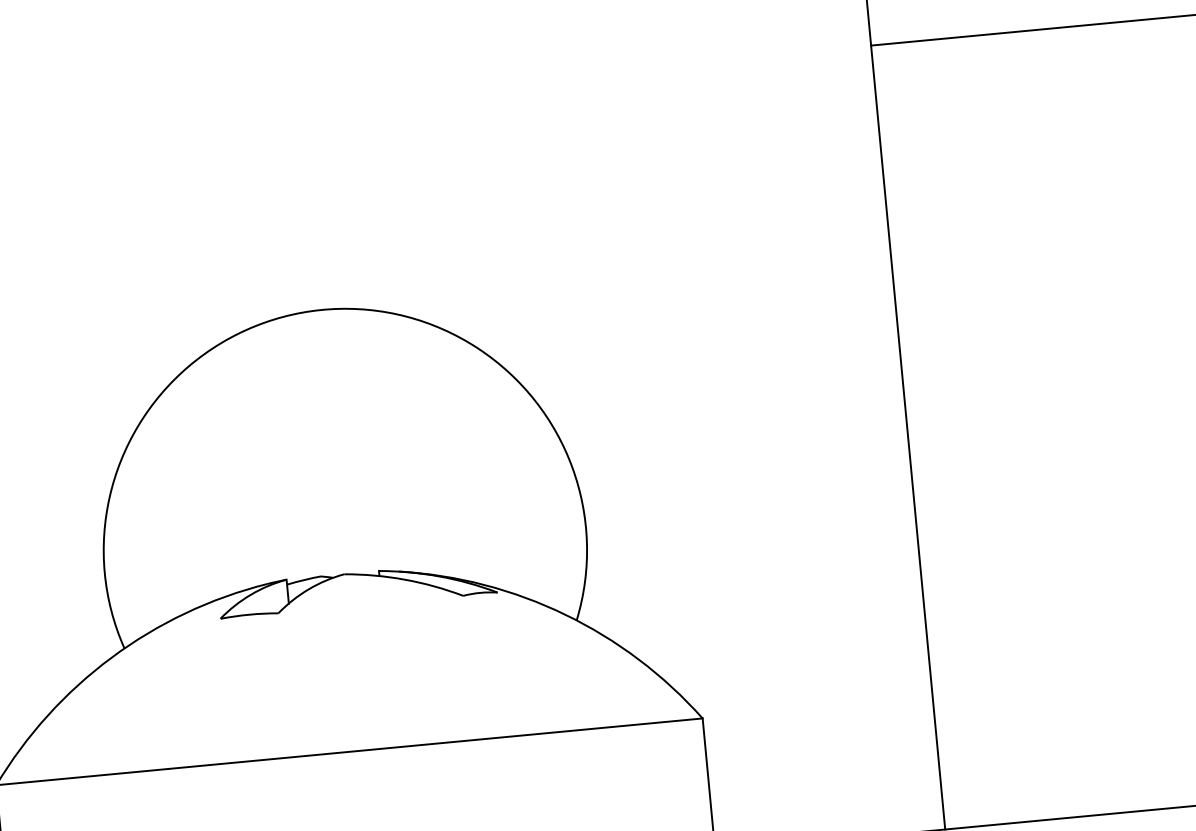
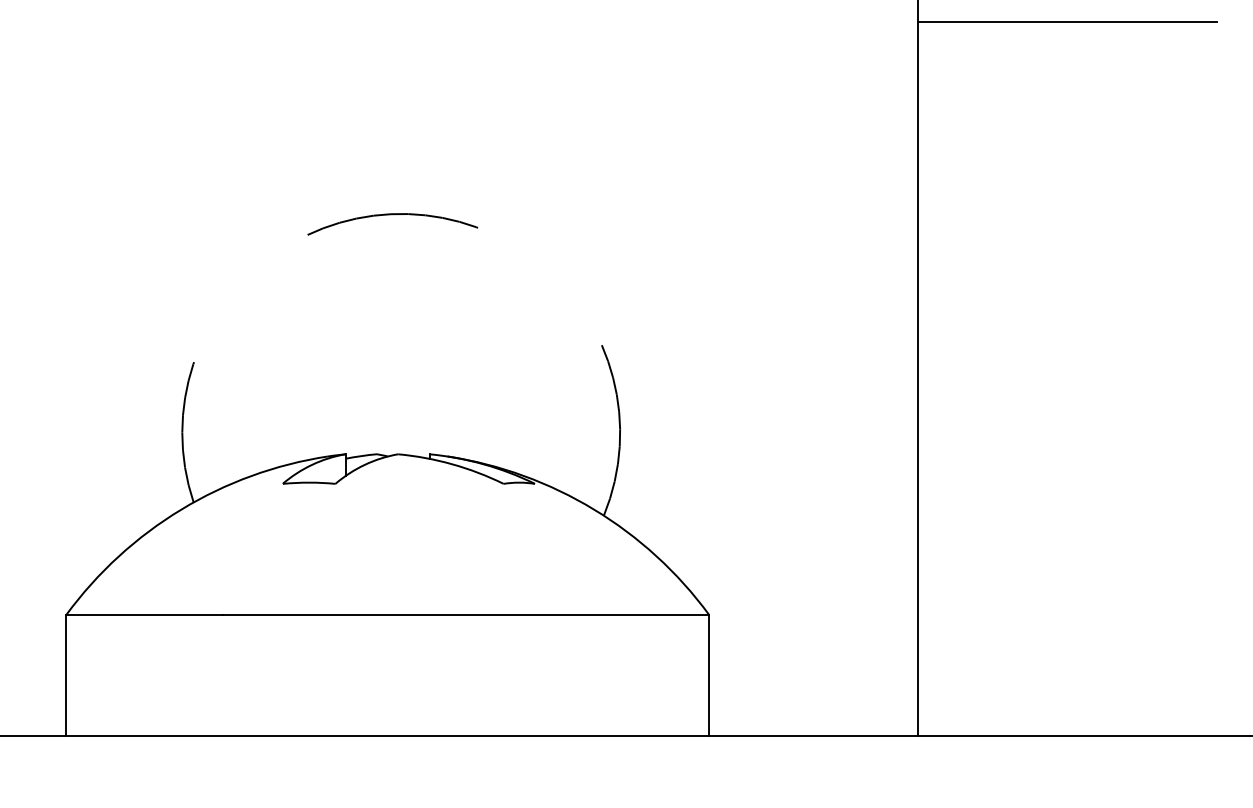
arc: (330, 309) -> (408, 214), solid -> dashed

